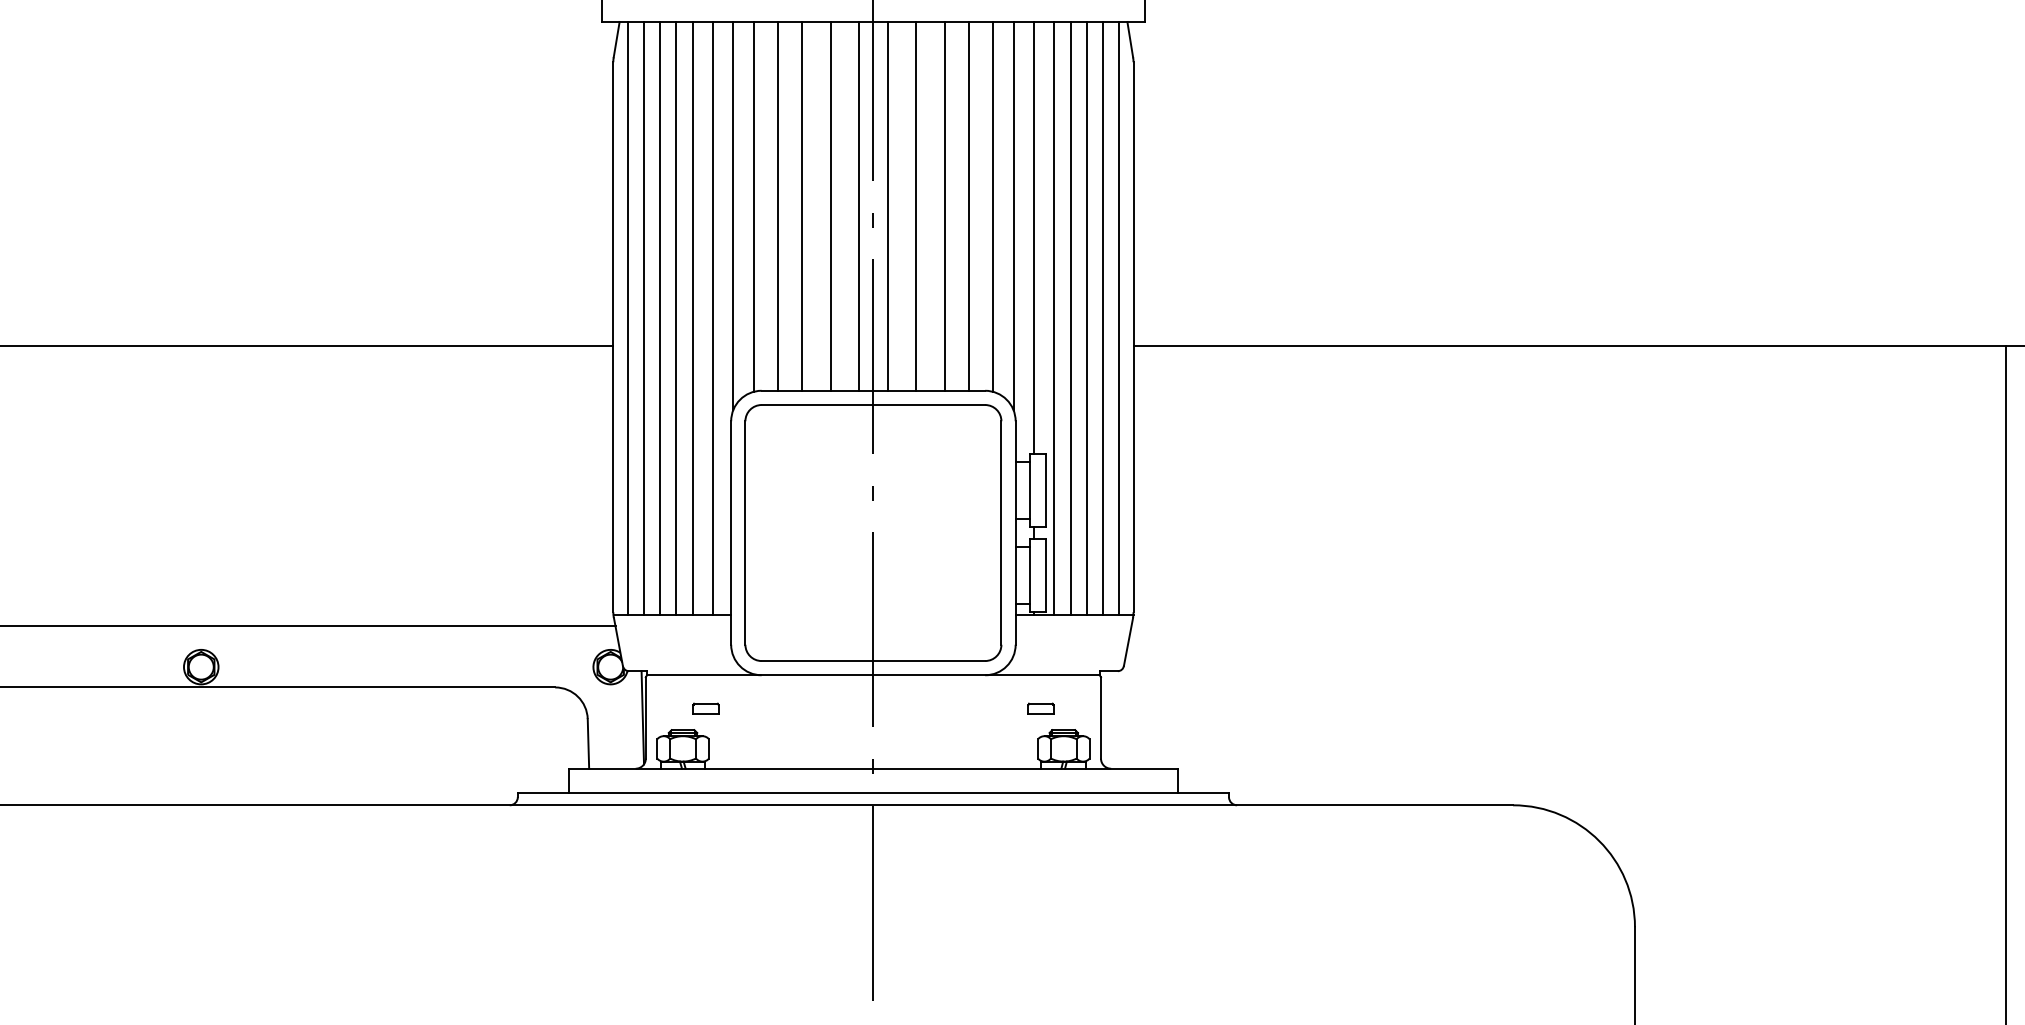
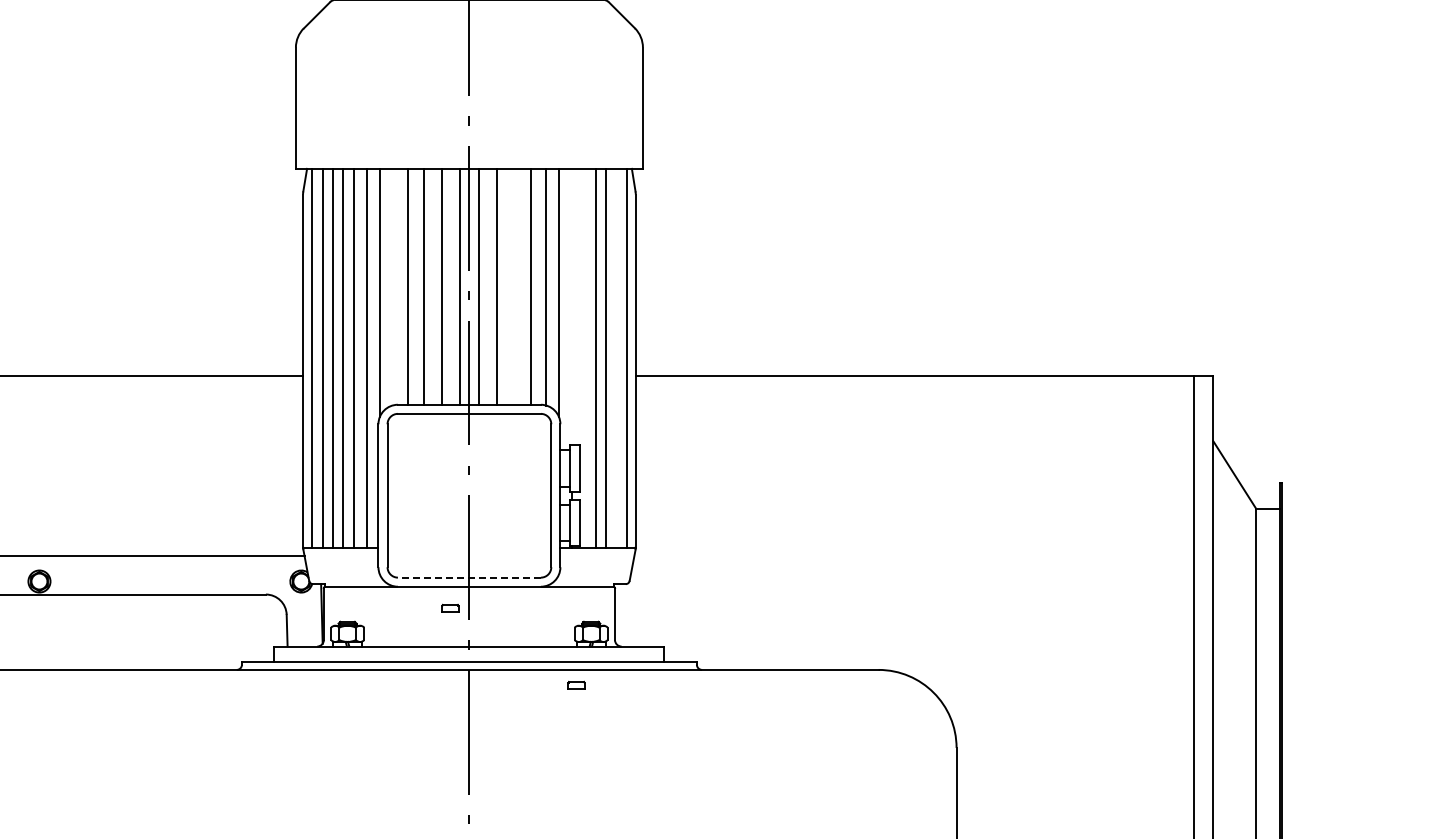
line: (753, 205) -> (392, 286), removed
line: (943, 205) -> (514, 286), removed
line: (1034, 237) -> (572, 306), removed
line: (1054, 318) -> (585, 358), removed
line: (1103, 318) -> (616, 358), removed
line: (871, 660) -> (468, 577), solid -> dashed
part: (706, 707) -> (450, 607), moved
part: (1040, 707) -> (576, 684), moved

